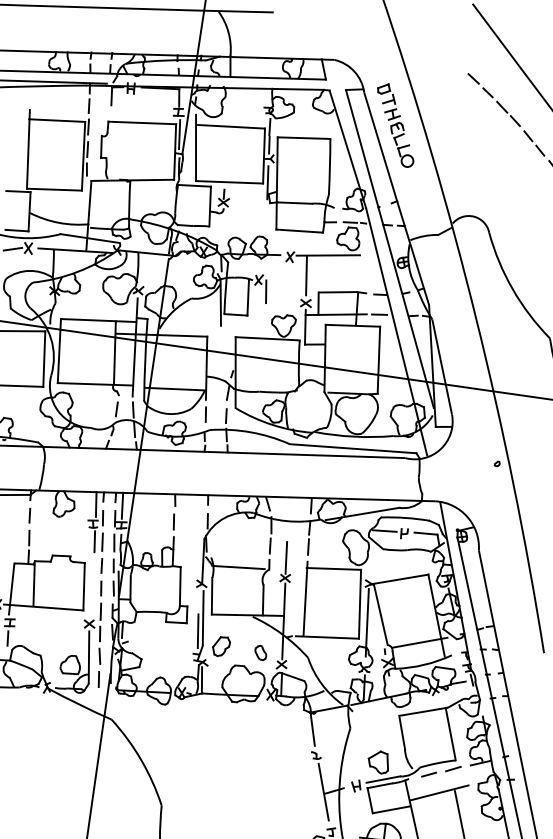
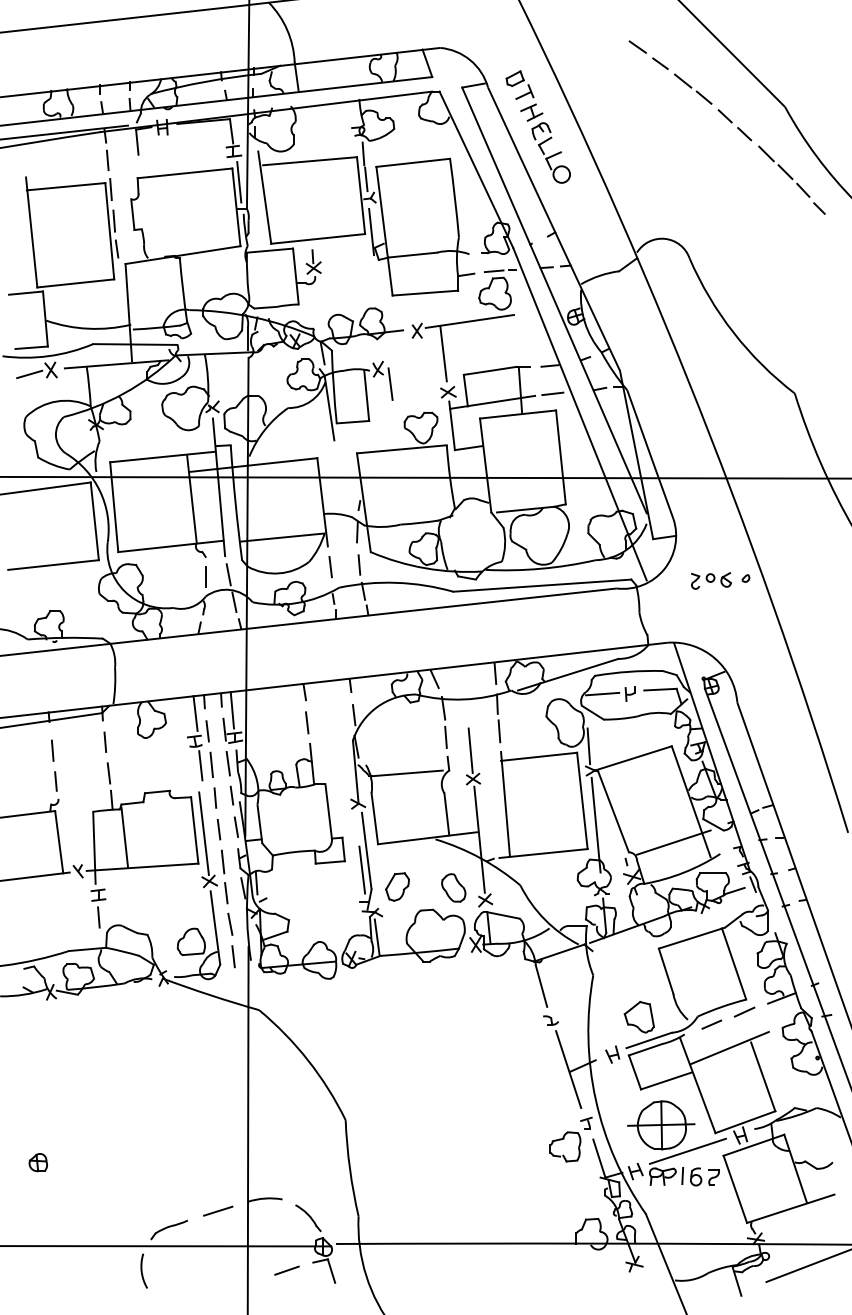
part: (472, 461) -> (711, 580), added
line: (369, 566) -> (588, 746), added
line: (89, 589) -> (203, 833), added
part: (260, 652) -> (453, 887), size x1.43

